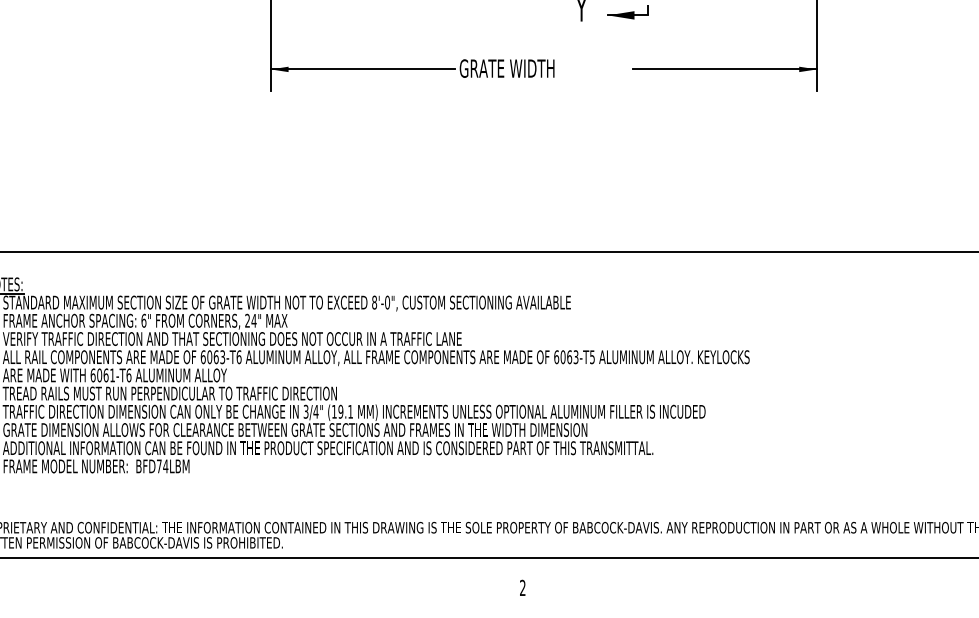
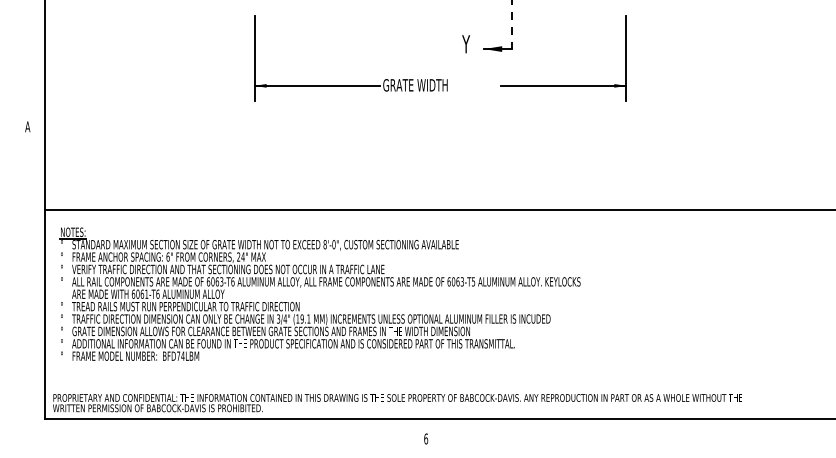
text: (523, 587) -> (426, 438), 2 -> 6

